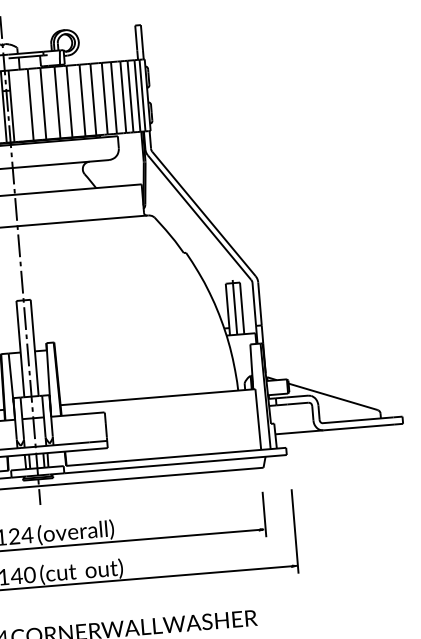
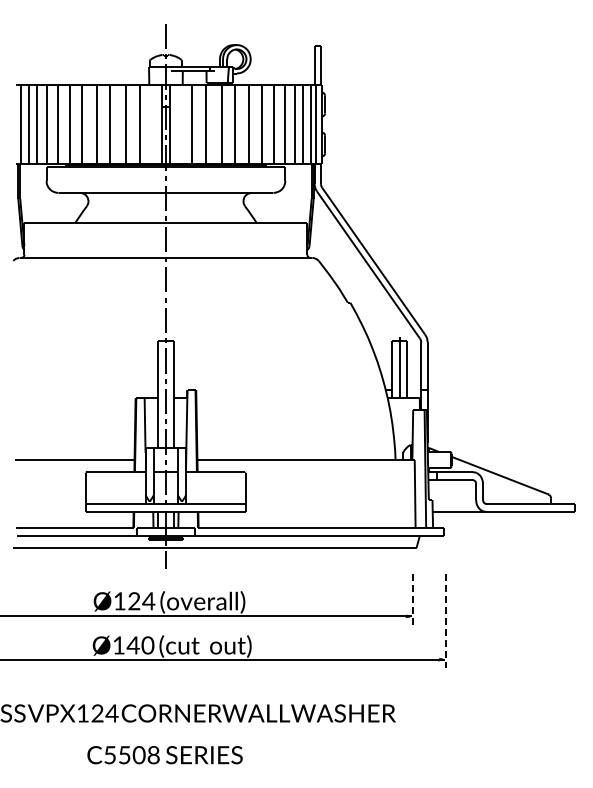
line: (264, 515) -> (413, 600), solid -> dashed
line: (294, 531) -> (445, 621), solid -> dashed

